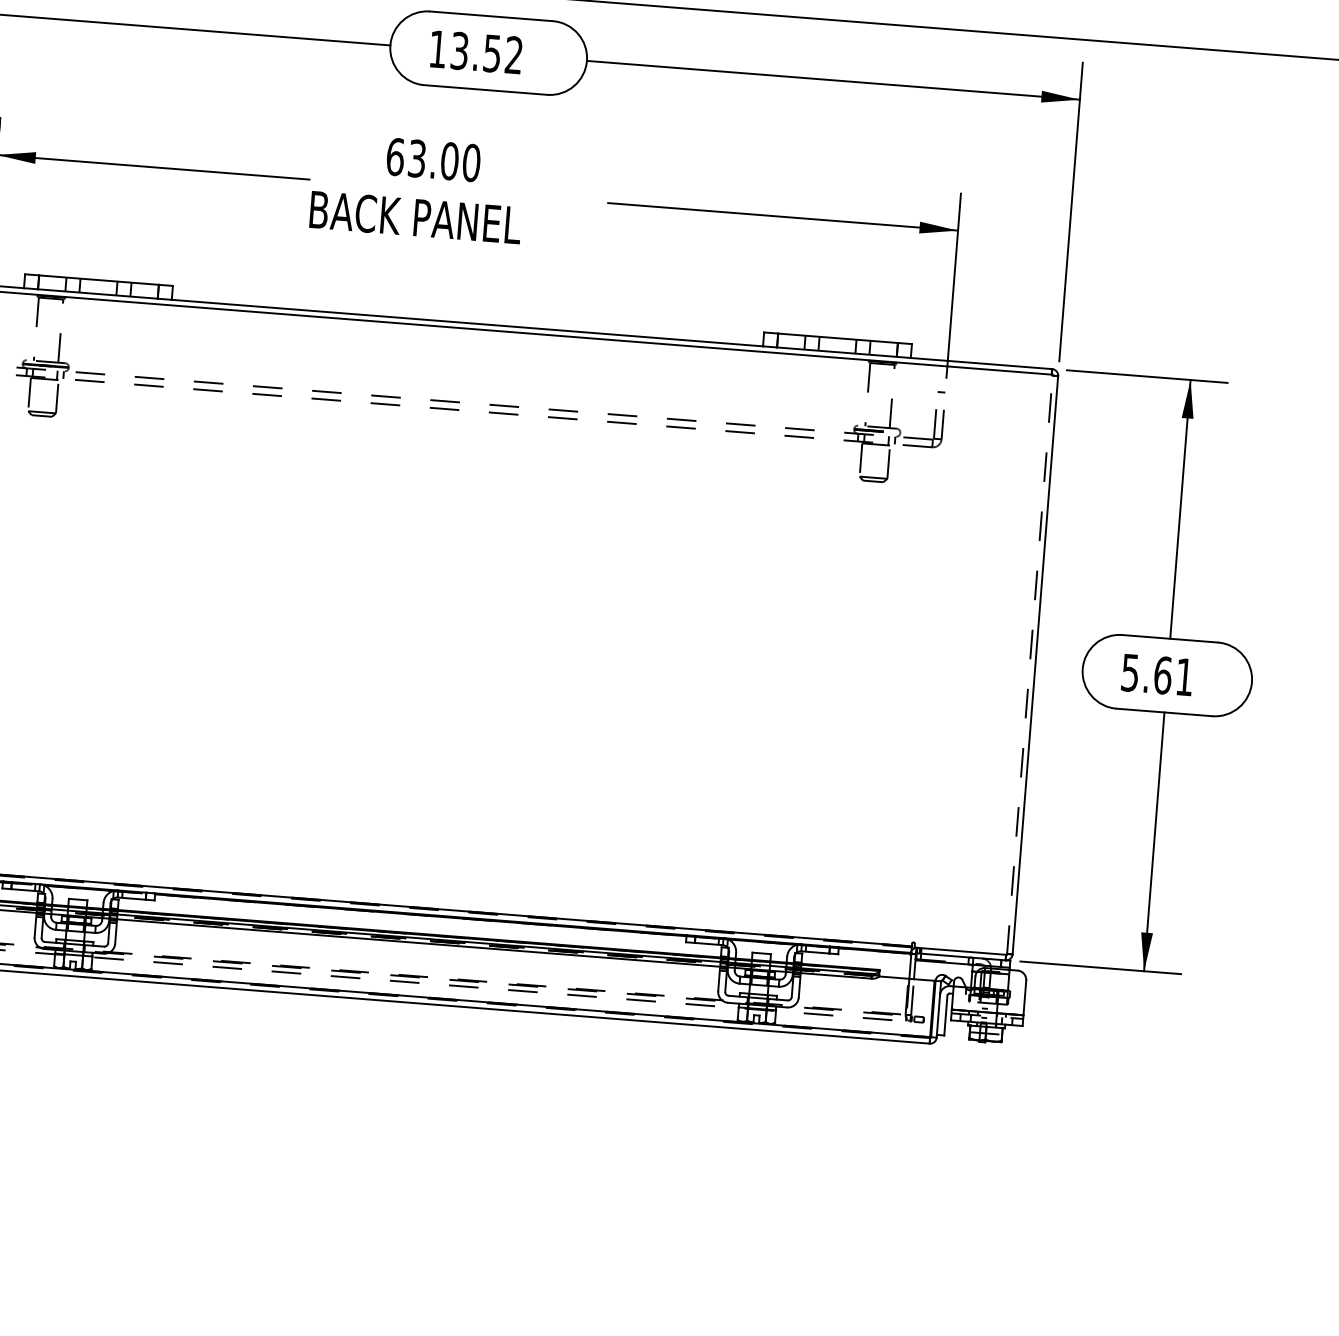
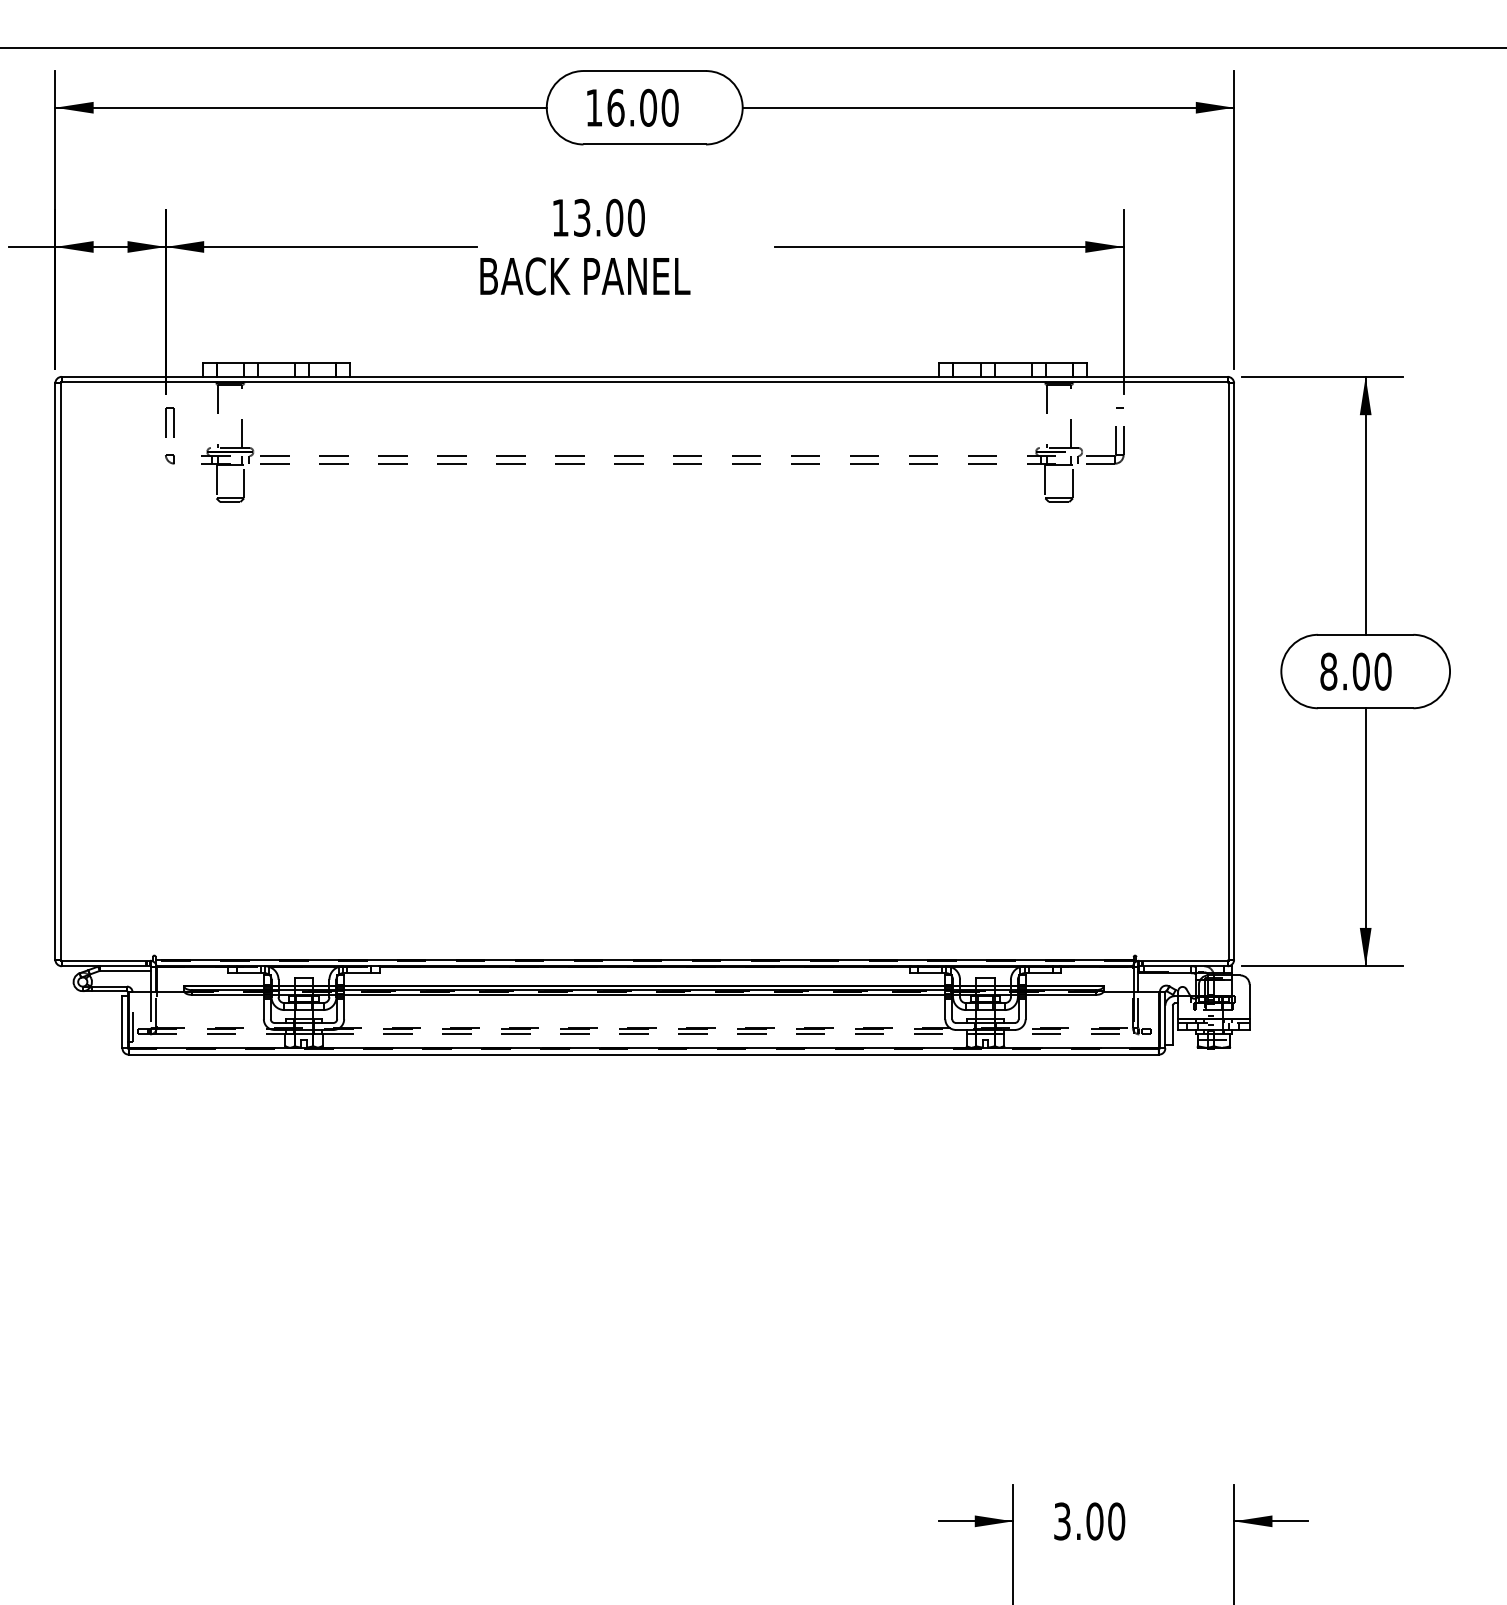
text: (486, 52) -> (642, 107), 13.52 -> 16.00
text: (395, 156) -> (560, 217), 63.00 -> 13.00
line: (1029, 664) -> (1228, 671), dashed -> solid
text: (1157, 674) -> (1355, 671), 5.61 -> 8.00

